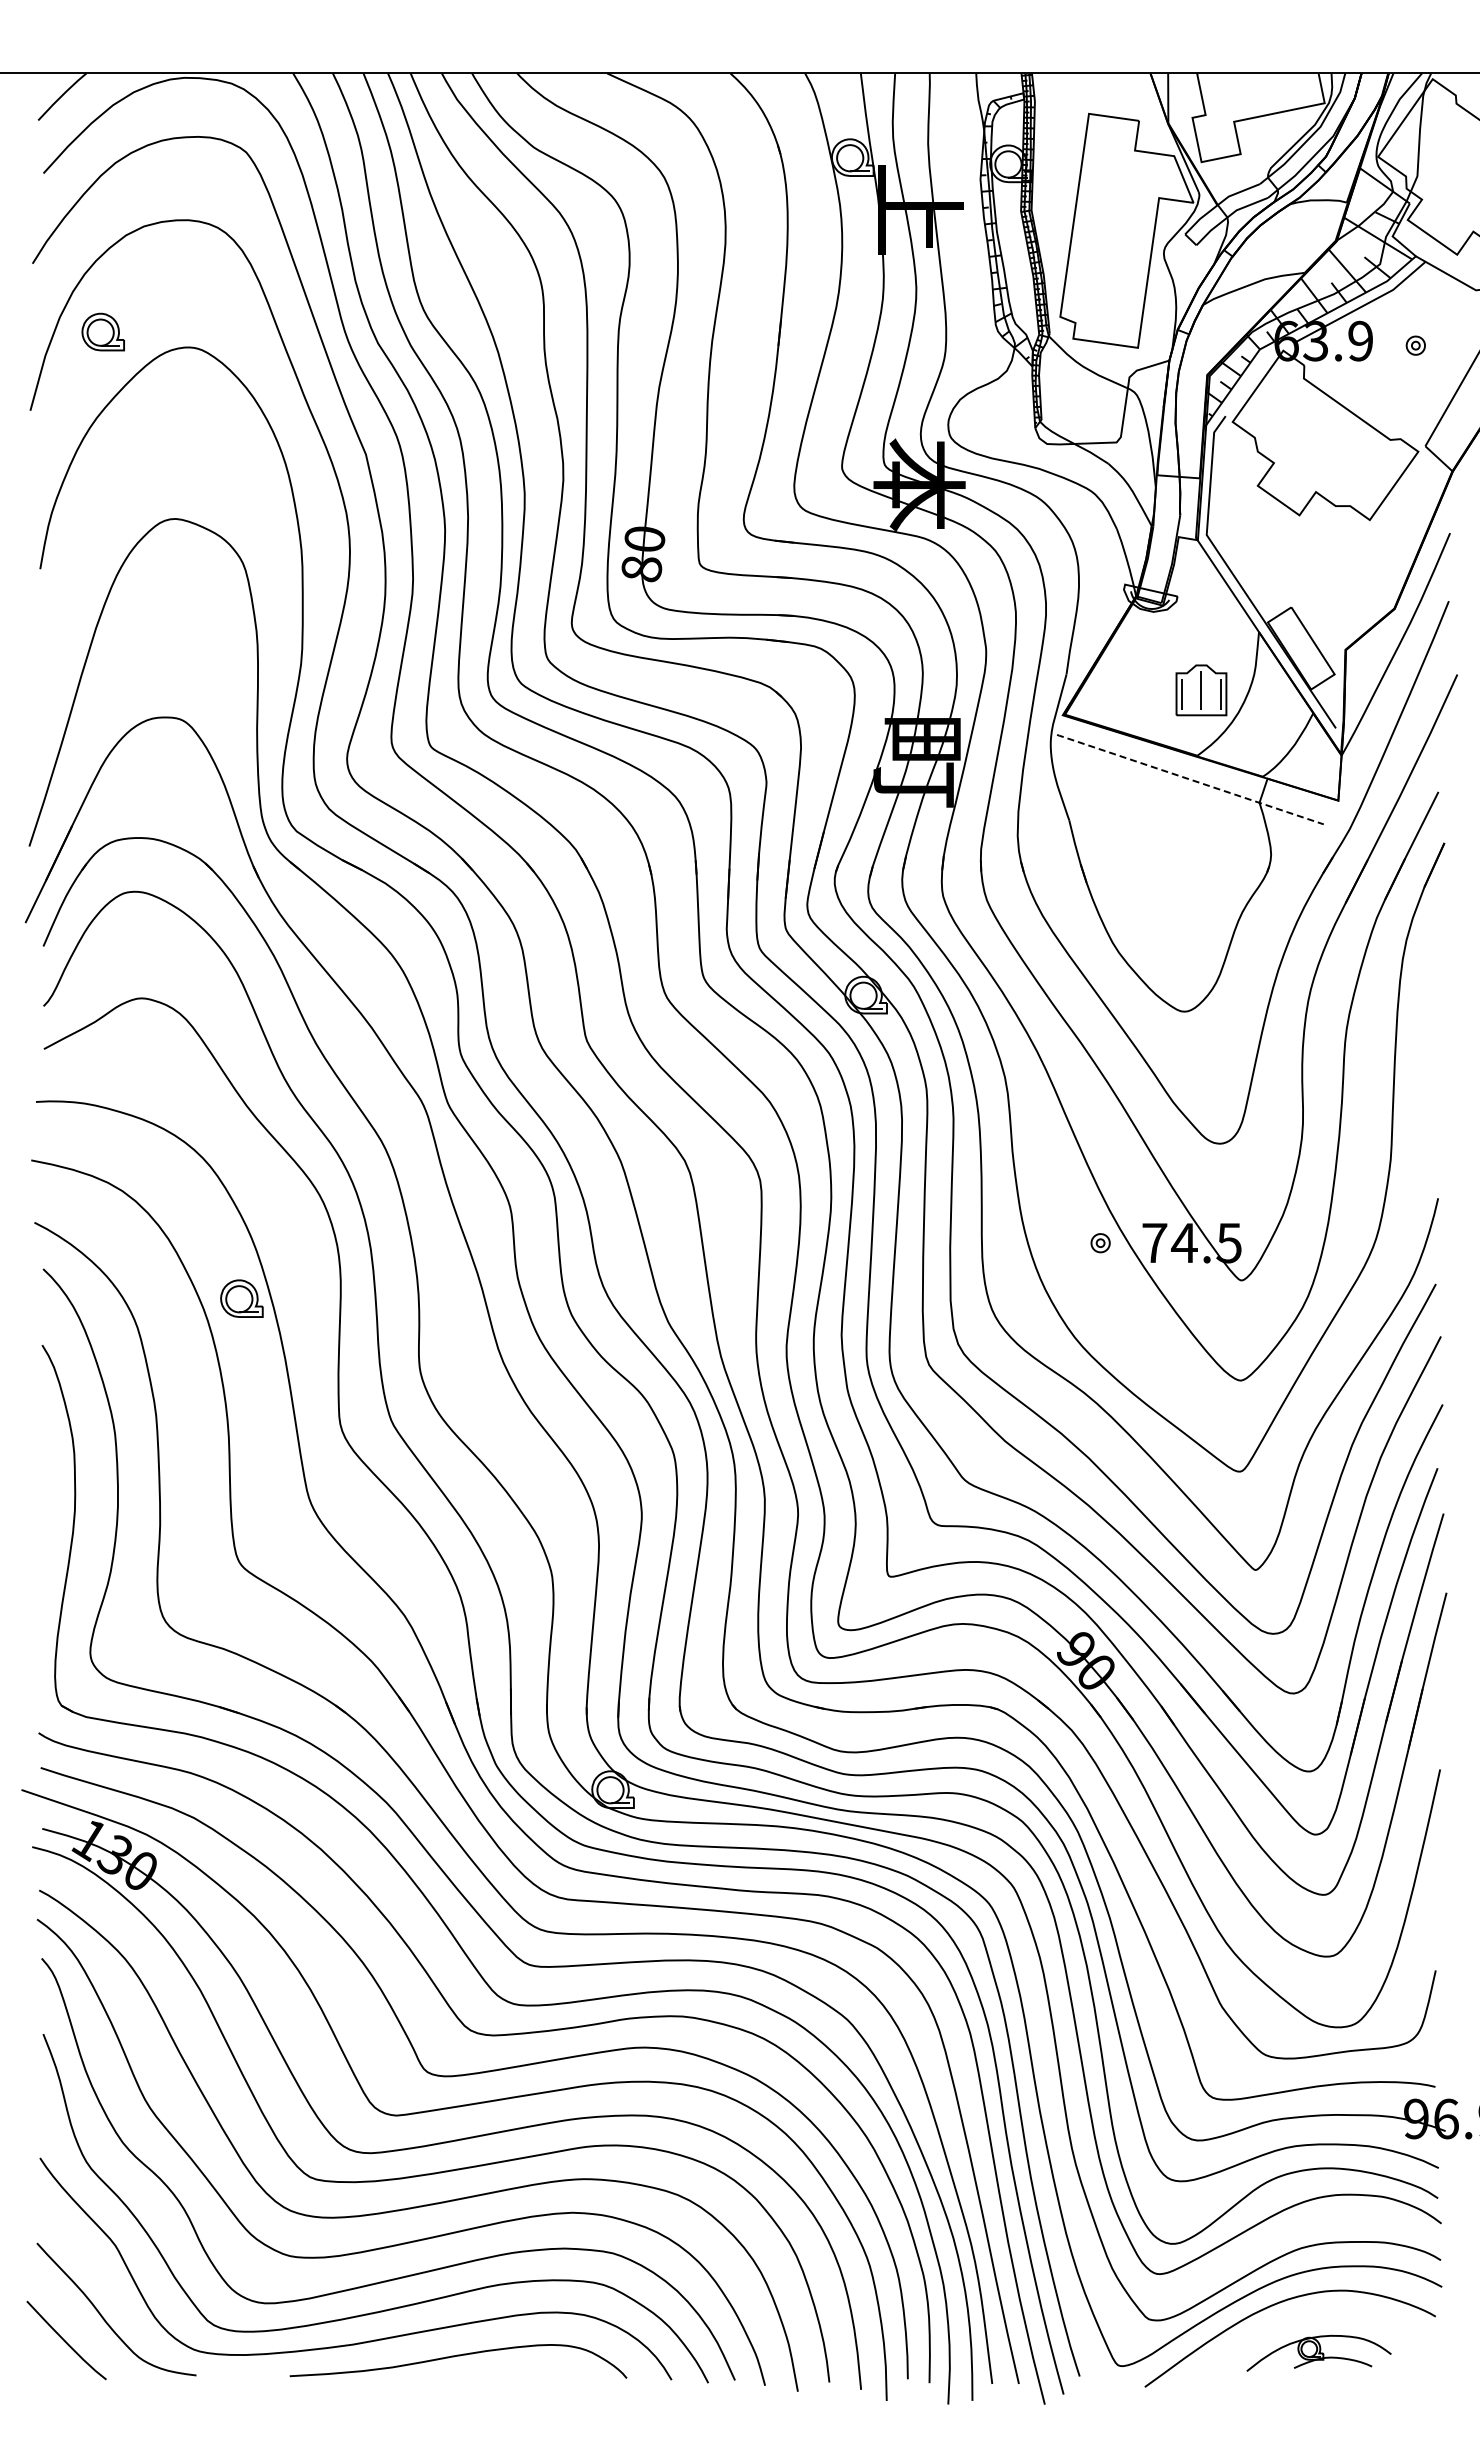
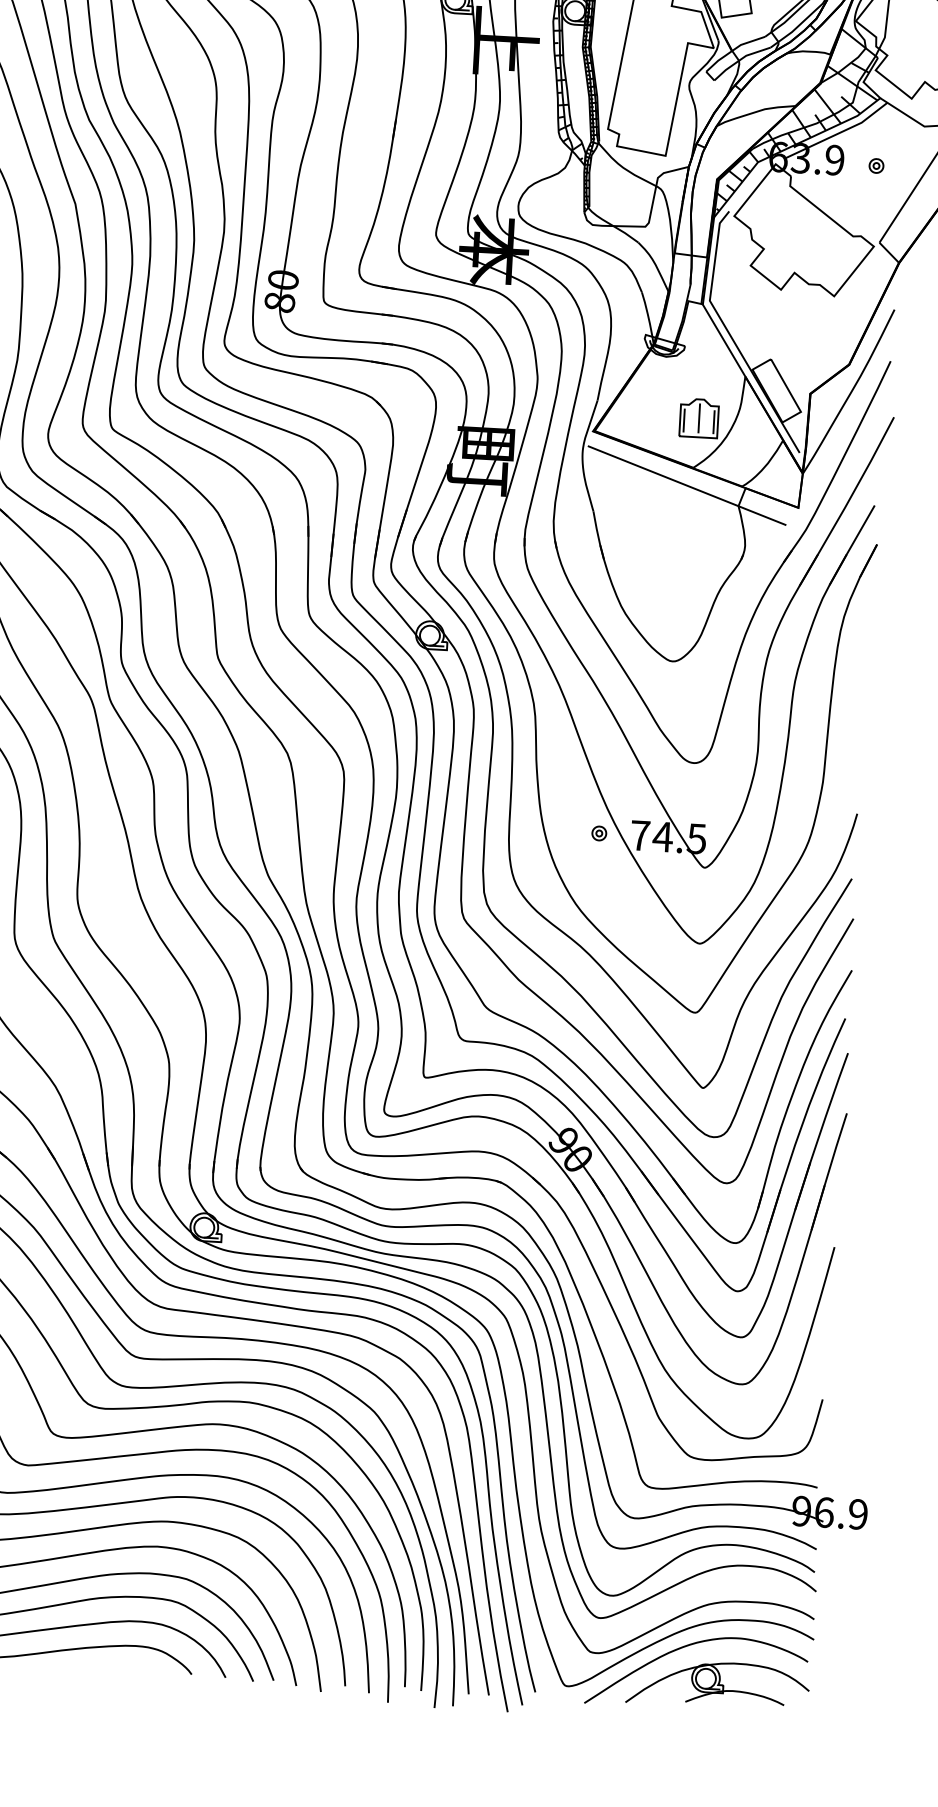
line: (1190, 779) -> (687, 485), dashed -> solid
part: (1318, 2353) -> (717, 1685), size x1.67

